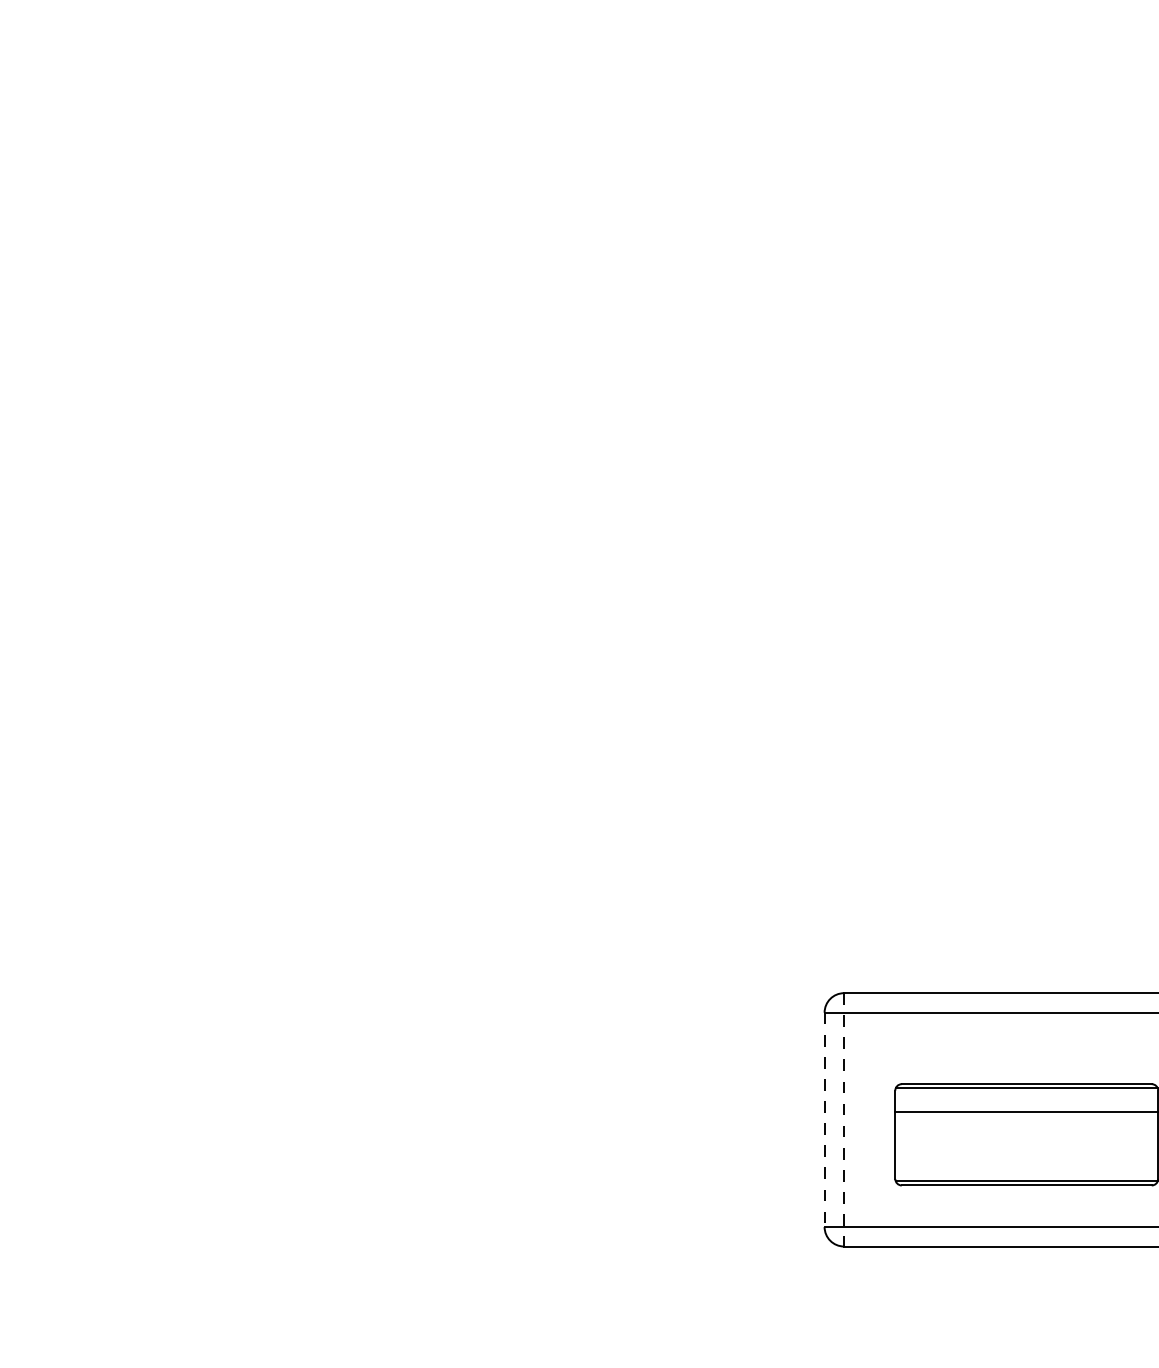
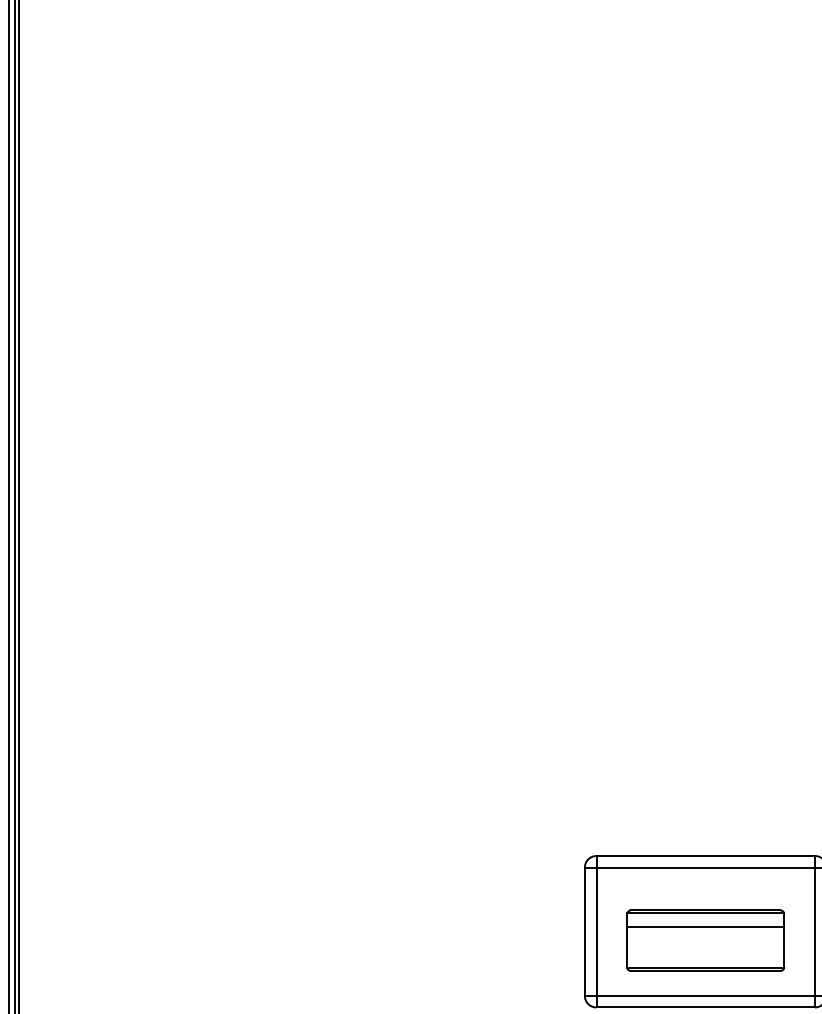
line: (844, 1119) -> (596, 931), dashed -> solid
line: (824, 1121) -> (584, 932), dashed -> solid

